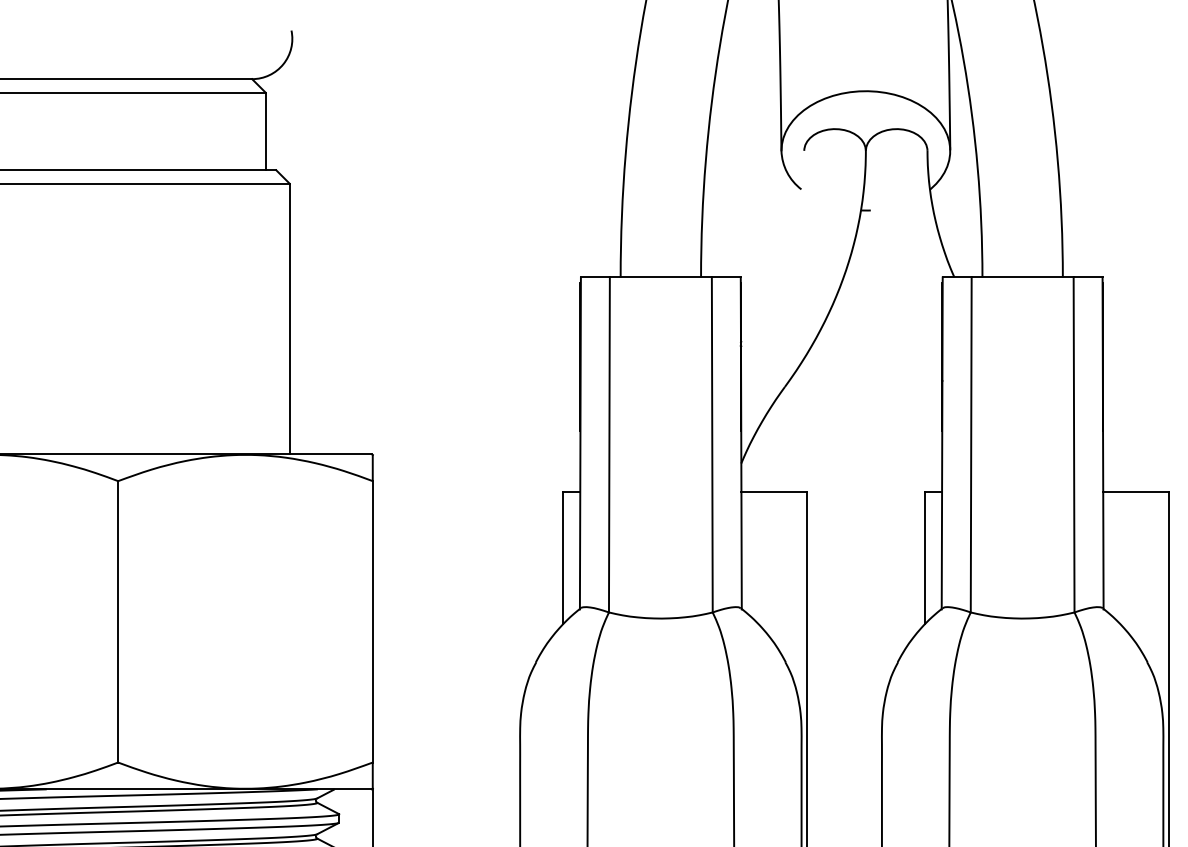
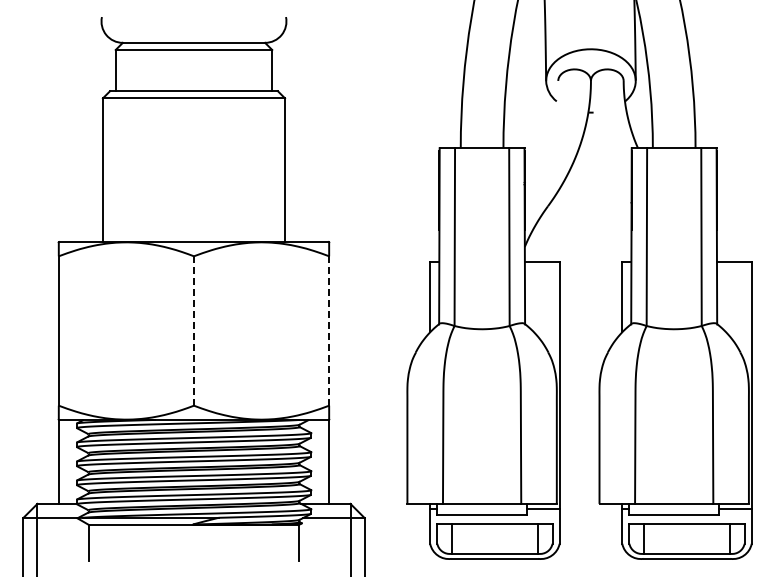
line: (117, 622) -> (193, 331), solid -> dashed
line: (373, 622) -> (329, 331), solid -> dashed

